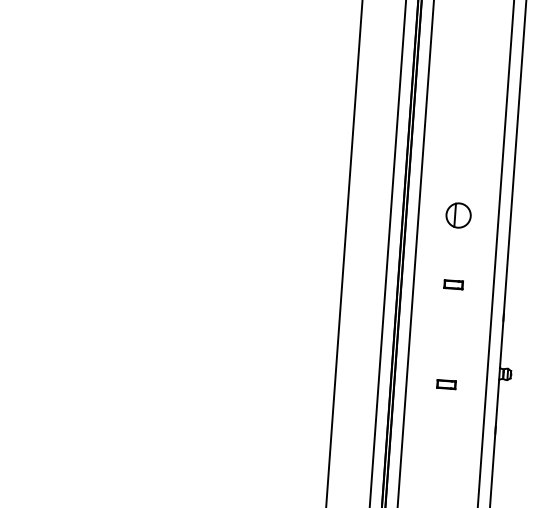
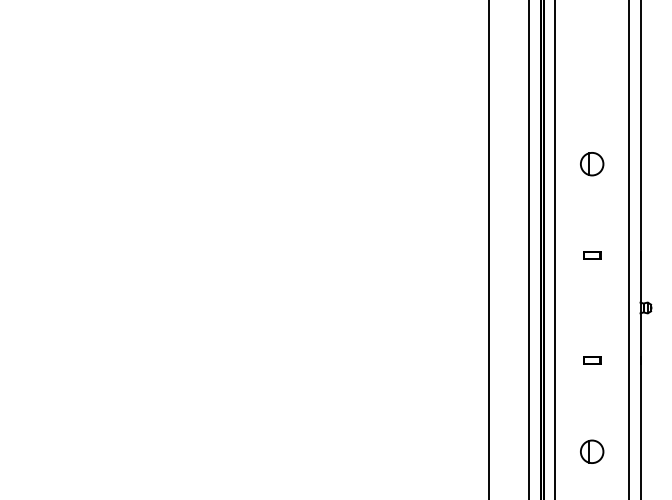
part: (454, 284) -> (592, 255), moved
part: (446, 384) -> (592, 360), moved

